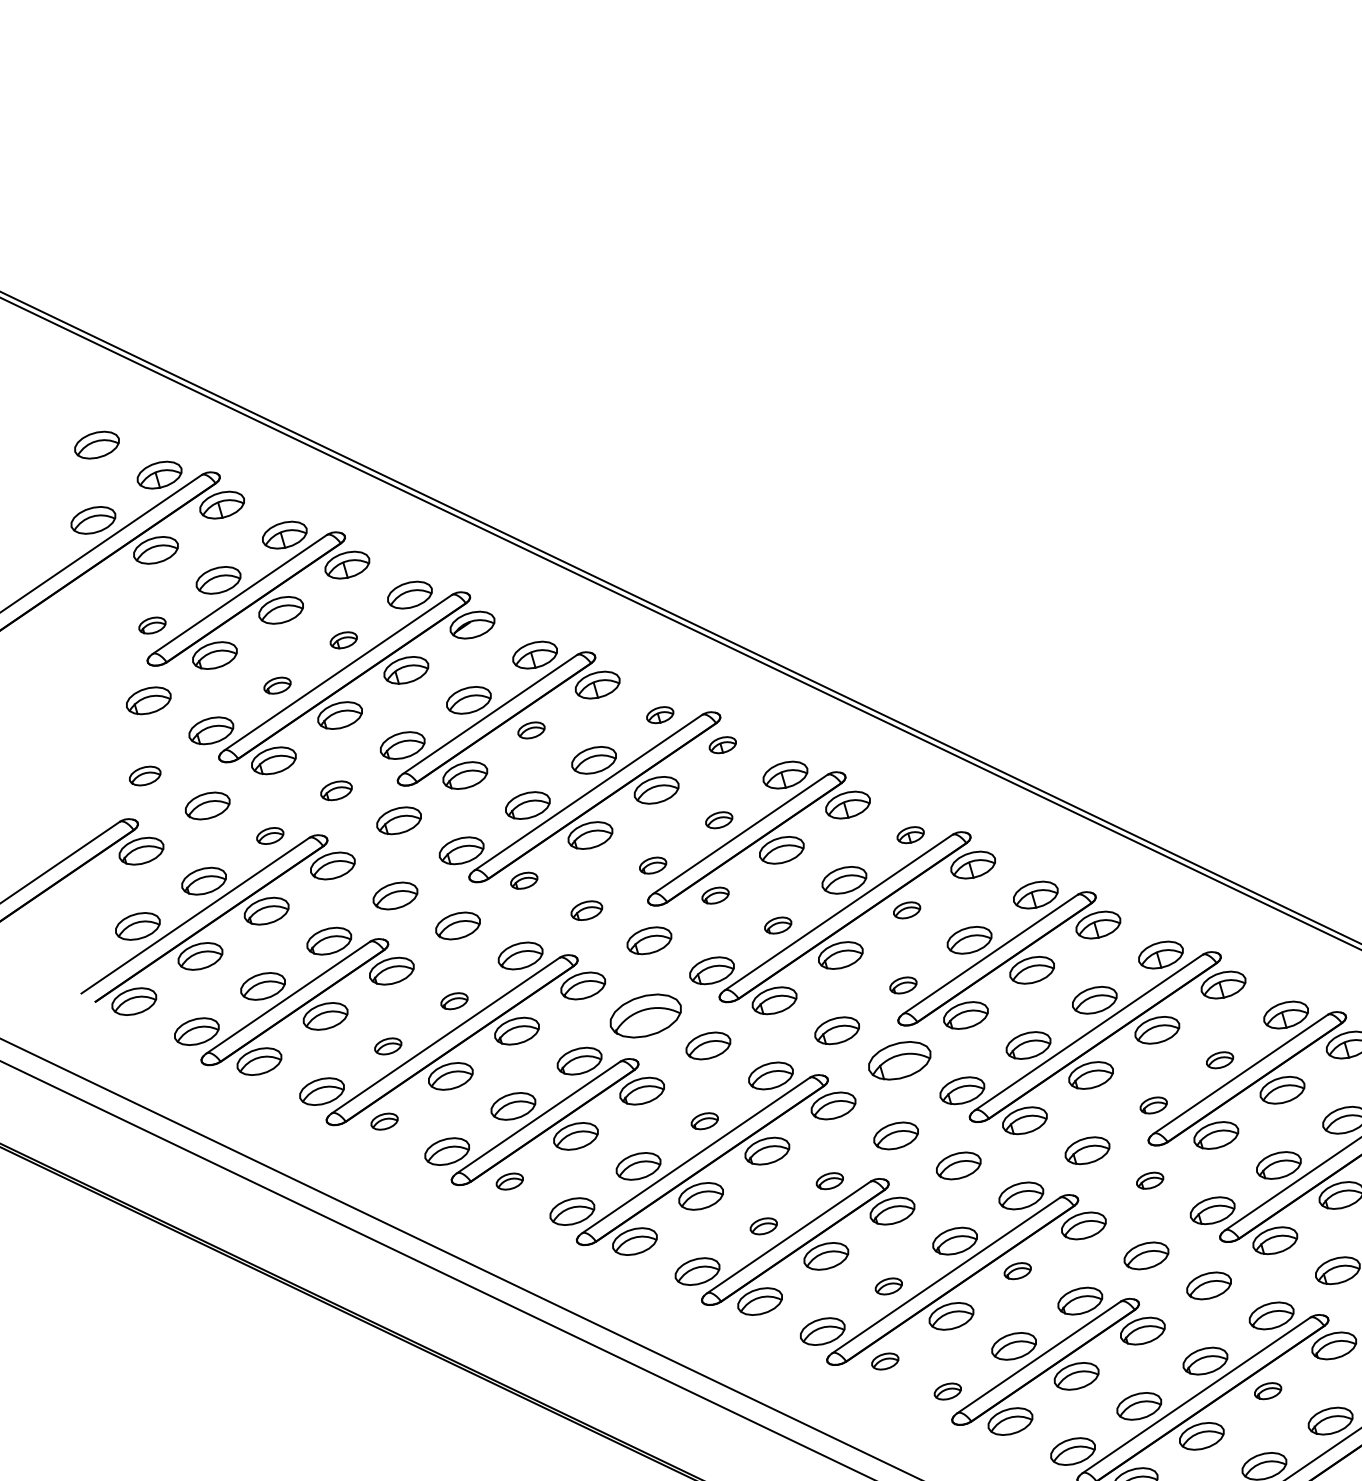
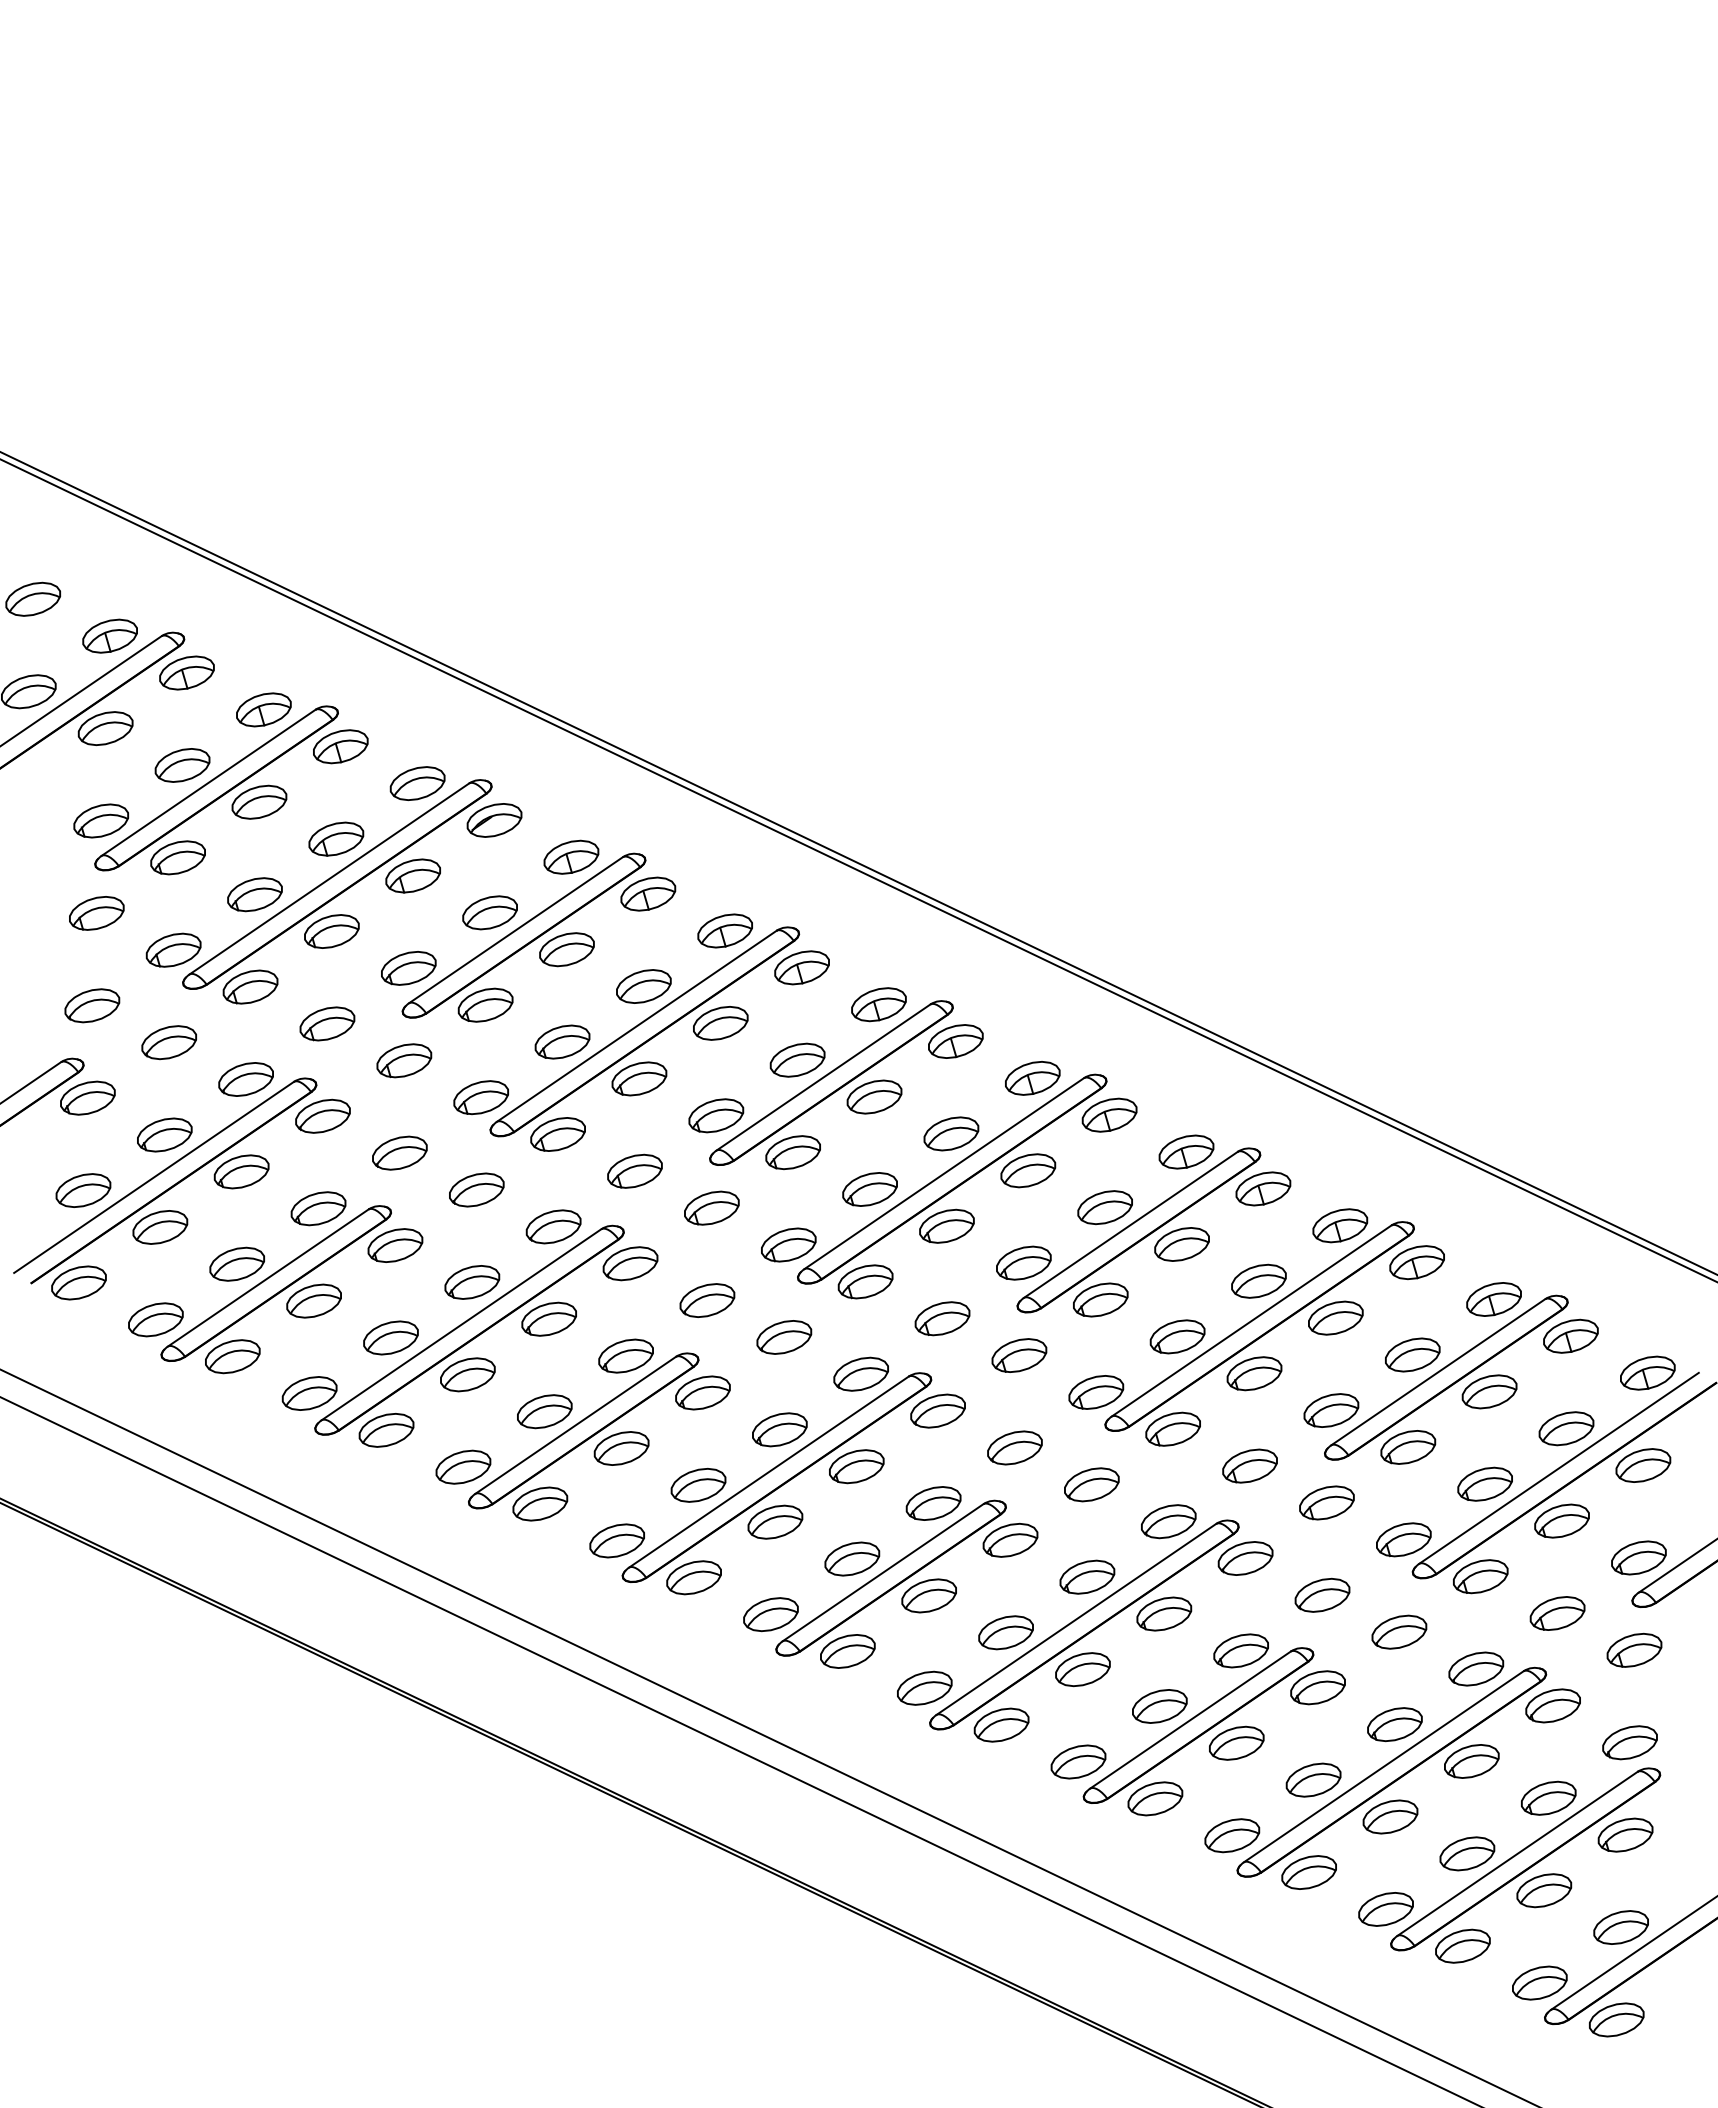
part: (152, 625) -> (101, 820), size x1.67
part: (343, 639) -> (336, 838), size x1.67
part: (277, 685) -> (254, 894), size x1.67
part: (659, 714) -> (724, 930), size x1.67
part: (531, 730) -> (566, 949), size x1.67
part: (722, 744) -> (801, 967), size x1.67
part: (145, 775) -> (92, 1005), size x1.43
part: (336, 790) -> (327, 1023), size x1.43
part: (719, 819) -> (797, 1059), size x1.67
part: (910, 835) -> (1032, 1078), size x1.67
part: (269, 836) -> (245, 1079), size x1.67
part: (653, 865) -> (716, 1115), size x1.67
part: (523, 880) -> (557, 1134), size x1.67
part: (715, 895) -> (792, 1152), size x1.67
part: (586, 910) -> (634, 1170), size x1.43
part: (907, 910) -> (1028, 1170), size x1.67
part: (777, 925) -> (869, 1189), size x1.67
part: (903, 984) -> (1023, 1262), size x1.67
part: (454, 1001) -> (472, 1282), size x1.67
part: (645, 1015) -> (707, 1300), size x0.62
part: (387, 1046) -> (390, 1337), size x1.67
part: (1219, 1059) -> (1412, 1354), size x1.67
part: (899, 1060) -> (1019, 1355), size x0.71
part: (1153, 1105) -> (1331, 1410), size x1.67
part: (704, 1120) -> (779, 1429), size x1.67
part: (384, 1121) -> (386, 1430), size x1.67
part: (1149, 1180) -> (1326, 1502), size x1.67
part: (509, 1181) -> (540, 1503), size x1.67
part: (829, 1181) -> (933, 1503), size x1.67
part: (763, 1225) -> (852, 1558), size x1.67
part: (1017, 1270) -> (1164, 1613), size x1.67
part: (888, 1286) -> (1005, 1632), size x1.67
part: (885, 1361) -> (1001, 1724), size x1.67
part: (947, 1391) -> (1078, 1761), size x1.67
part: (1267, 1391) -> (1471, 1761), size x1.67

